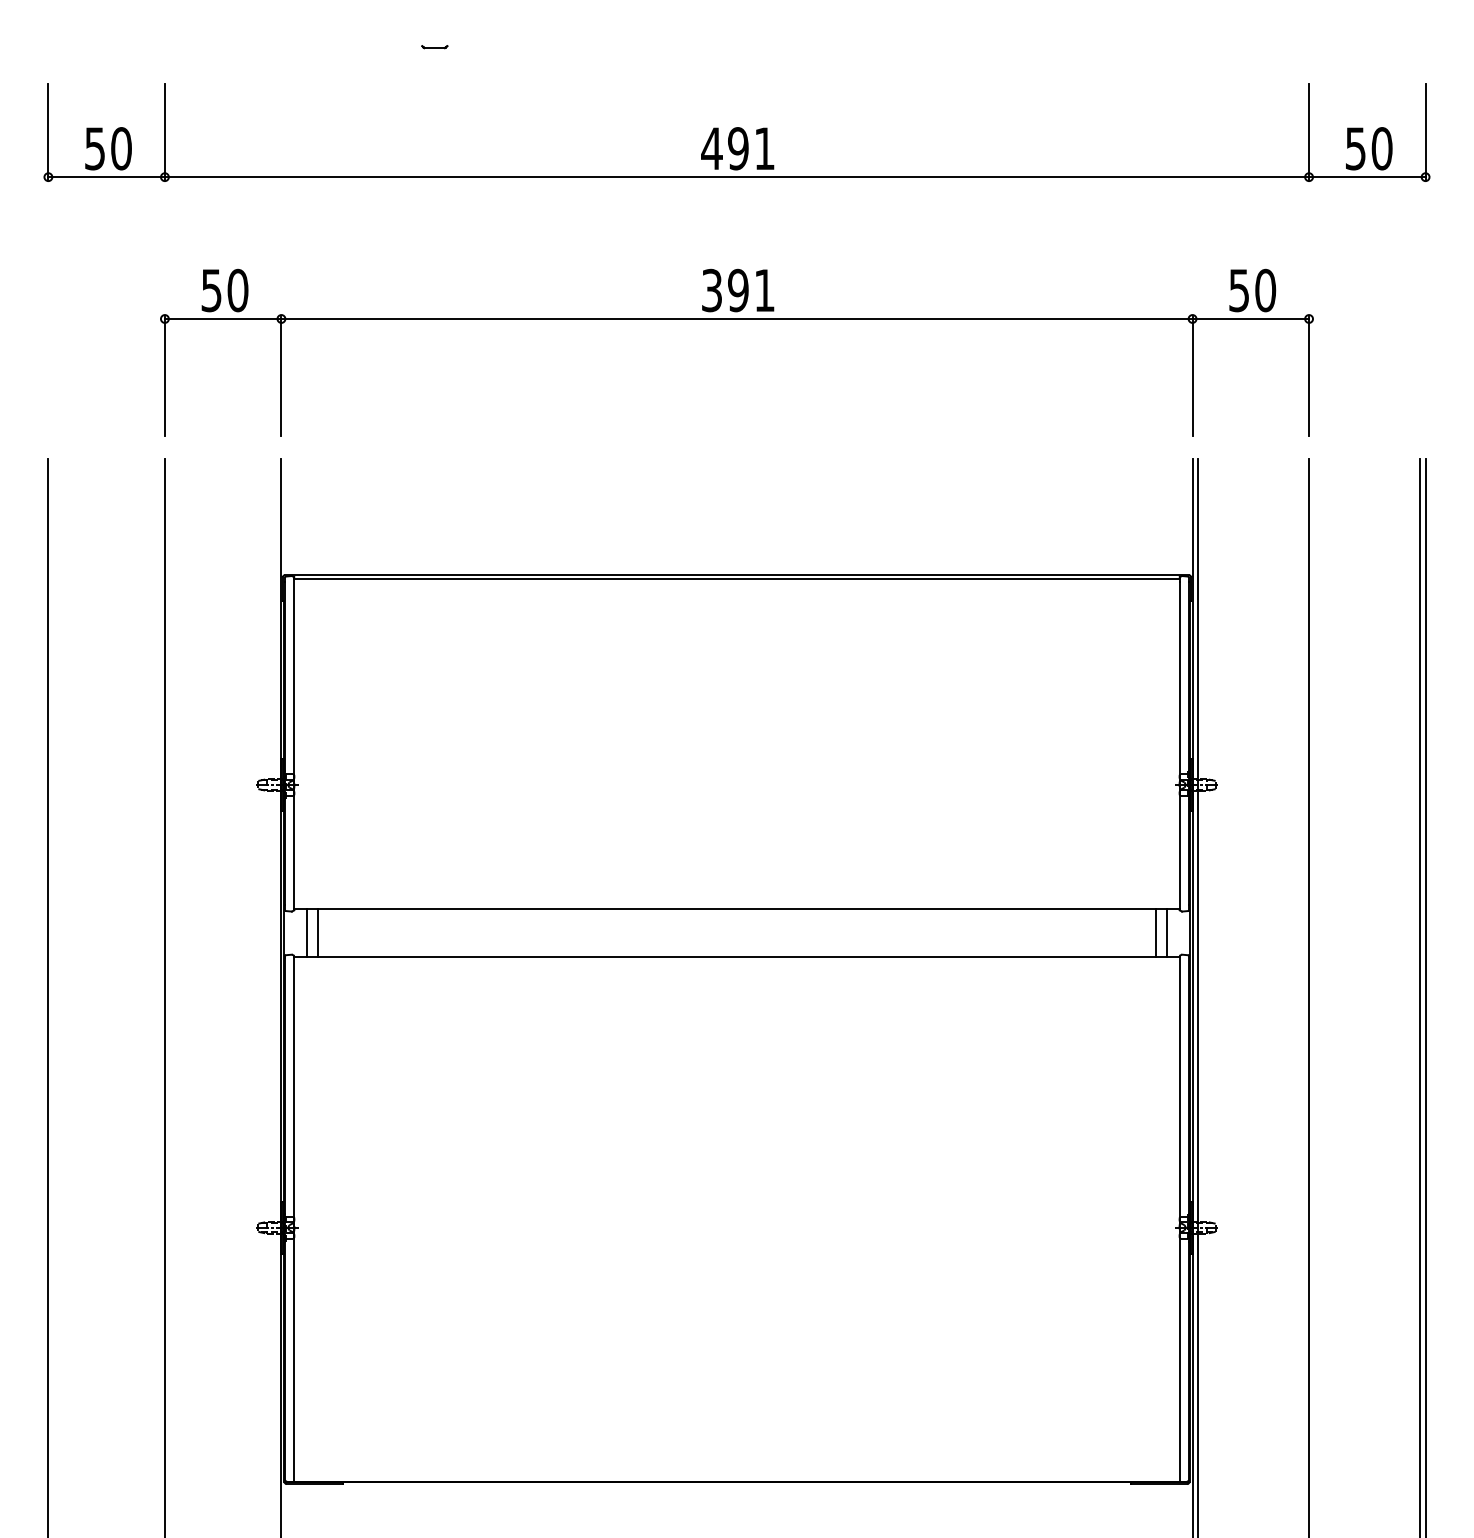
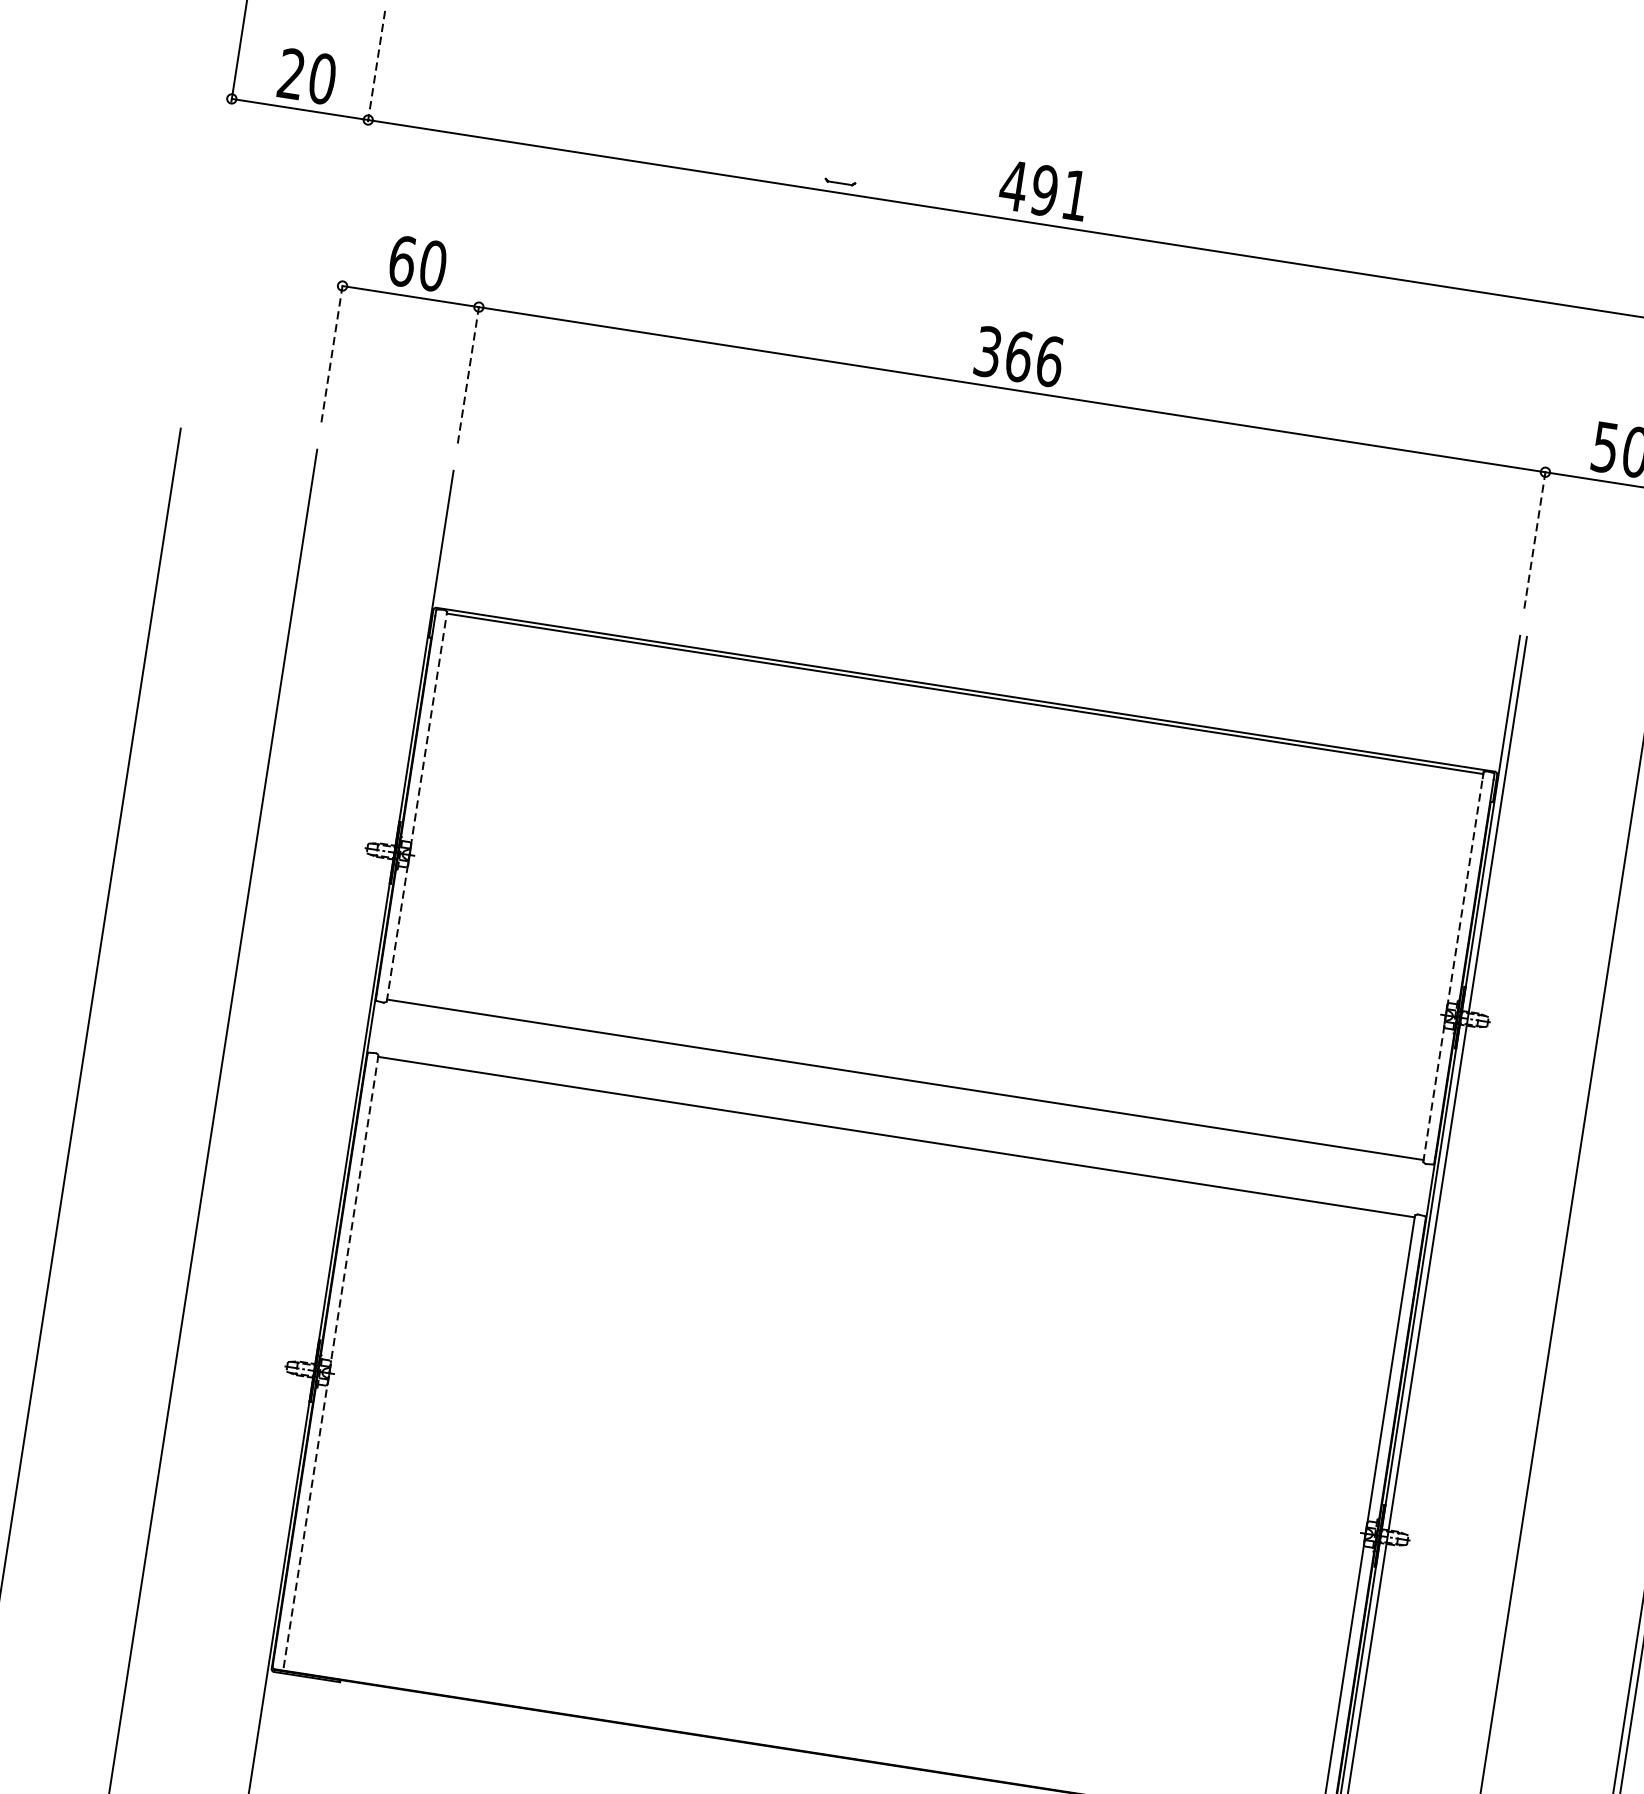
part: (434, 47) -> (839, 182), moved
line: (164, 131) -> (376, 66), solid -> dashed
text: (94, 148) -> (290, 73), 50 -> 20
text: (211, 290) -> (402, 261), 50 -> 60
text: (751, 290) -> (1034, 358), 391 -> 366
line: (164, 375) -> (331, 352), solid -> dashed
line: (281, 375) -> (468, 373), solid -> dashed
line: (1192, 375) -> (1535, 538), solid -> dashed
line: (294, 743) -> (417, 806), solid -> dashed
line: (1179, 745) -> (1452, 969), solid -> dashed
line: (306, 932) -> (397, 1029), removed
line: (318, 932) -> (411, 1032), removed
line: (1155, 932) -> (1390, 1183), removed
line: (1167, 932) -> (1404, 1185), removed
line: (294, 1219) -> (331, 1363), solid -> dashed

